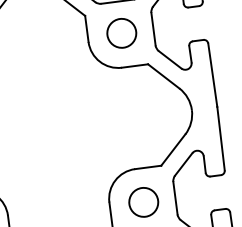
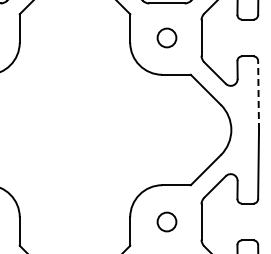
circle: (121, 32) -> (166, 37), size x0.6
line: (212, 75) -> (258, 95), solid -> dashed
circle: (143, 201) -> (166, 221), size x0.6

